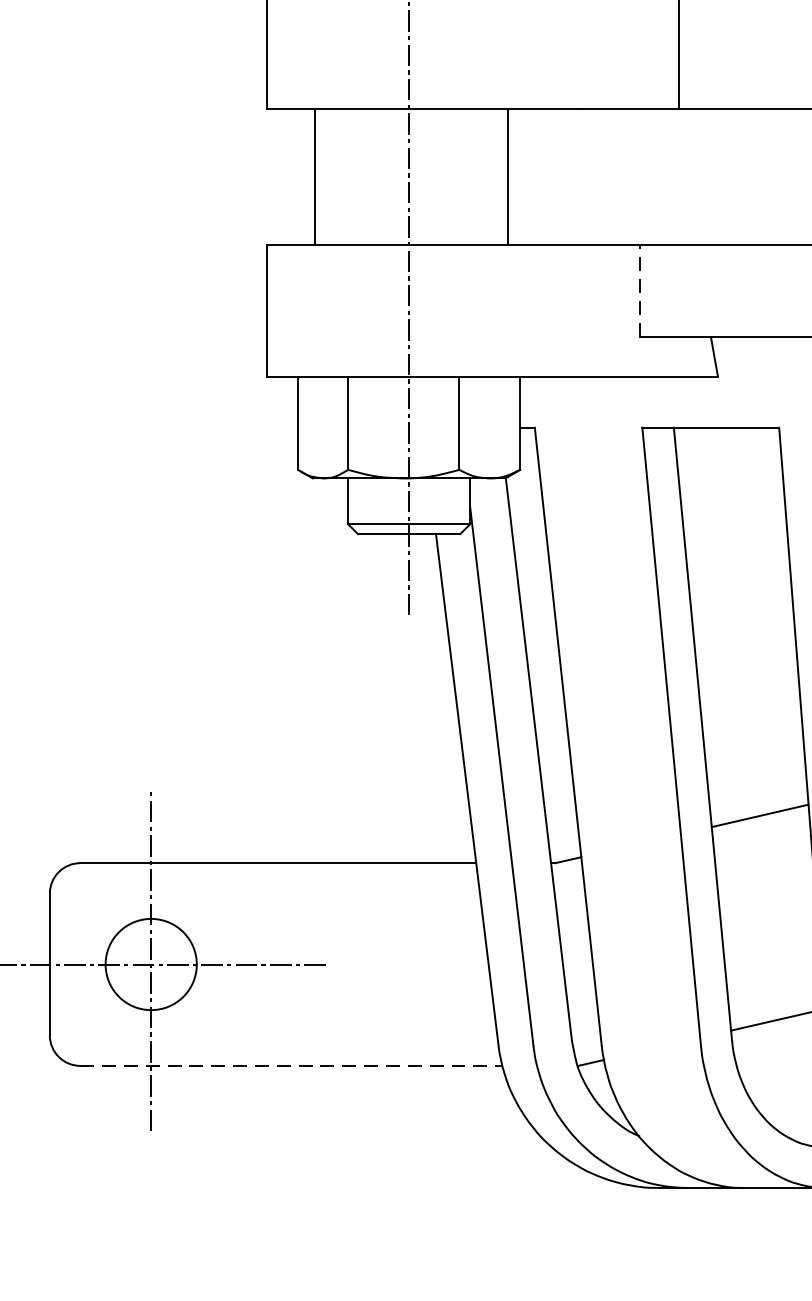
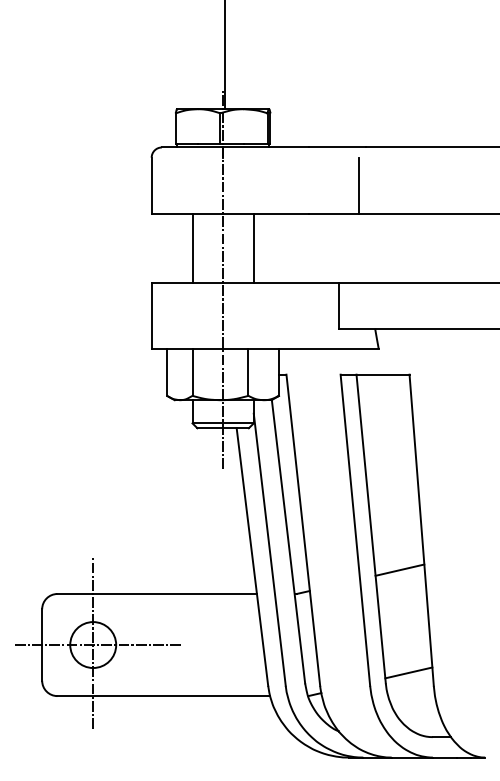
line: (314, 175) -> (192, 247), moved
line: (507, 175) -> (253, 247), moved
line: (640, 290) -> (339, 305), dashed -> solid
line: (292, 1066) -> (164, 696), dashed -> solid

